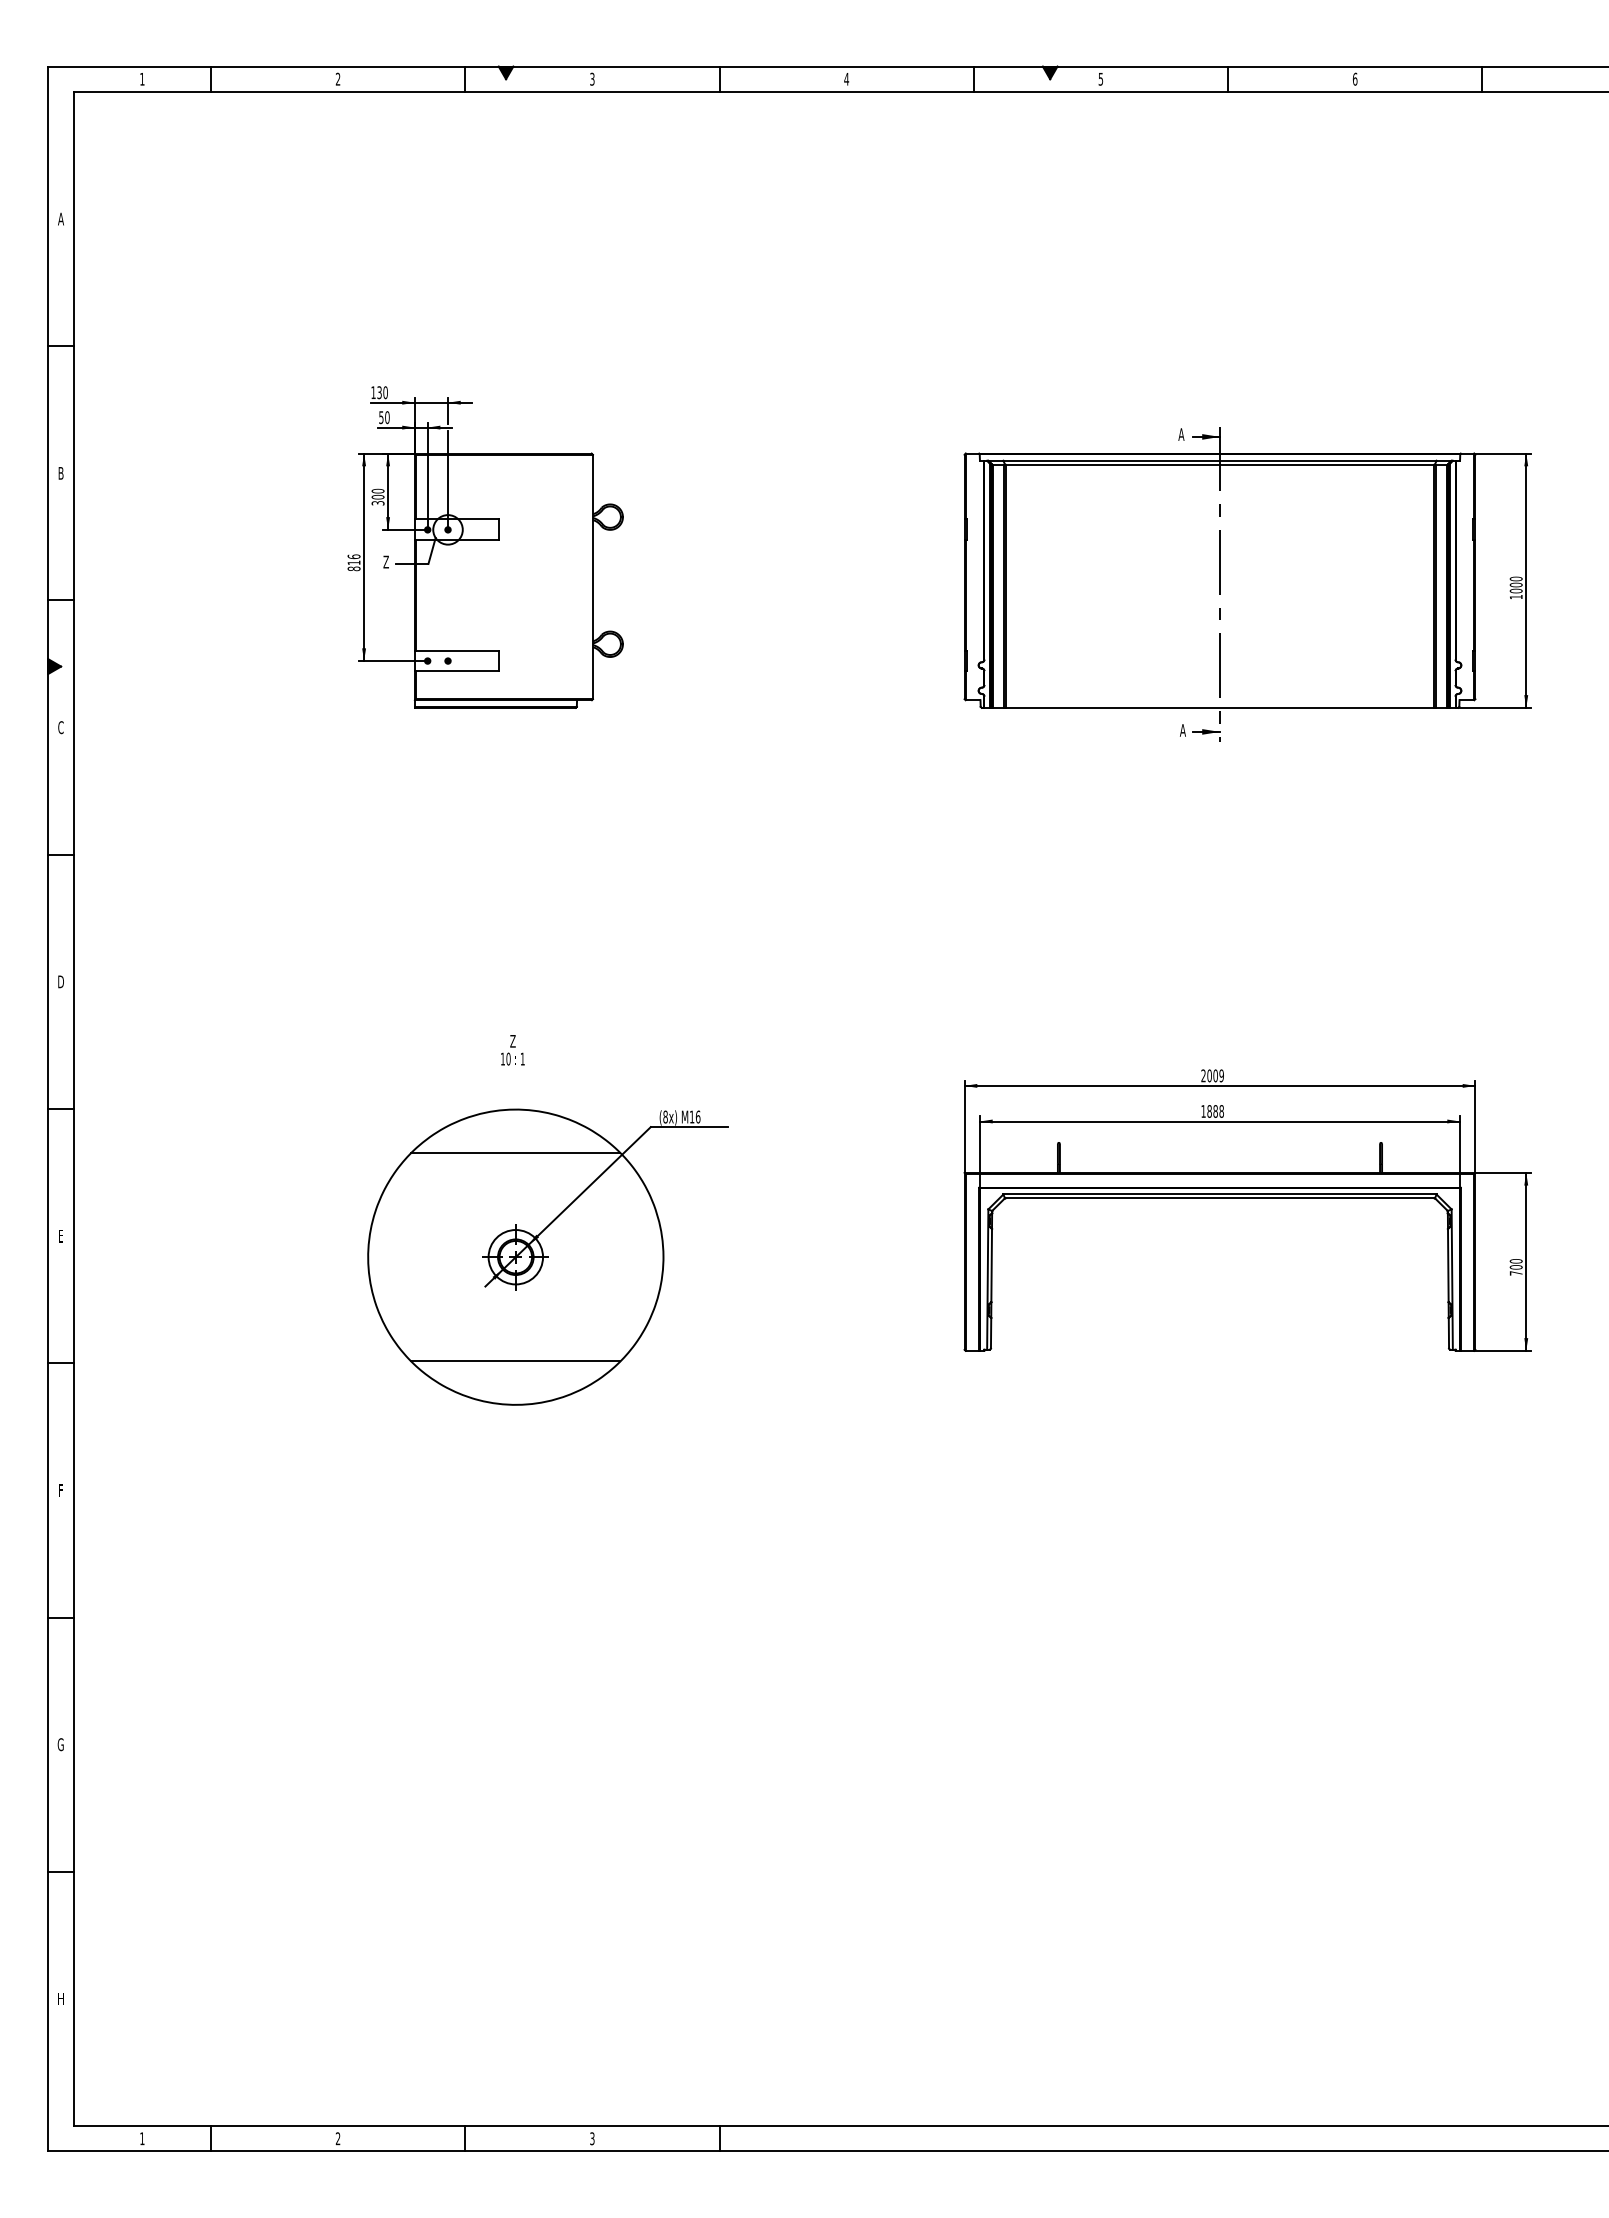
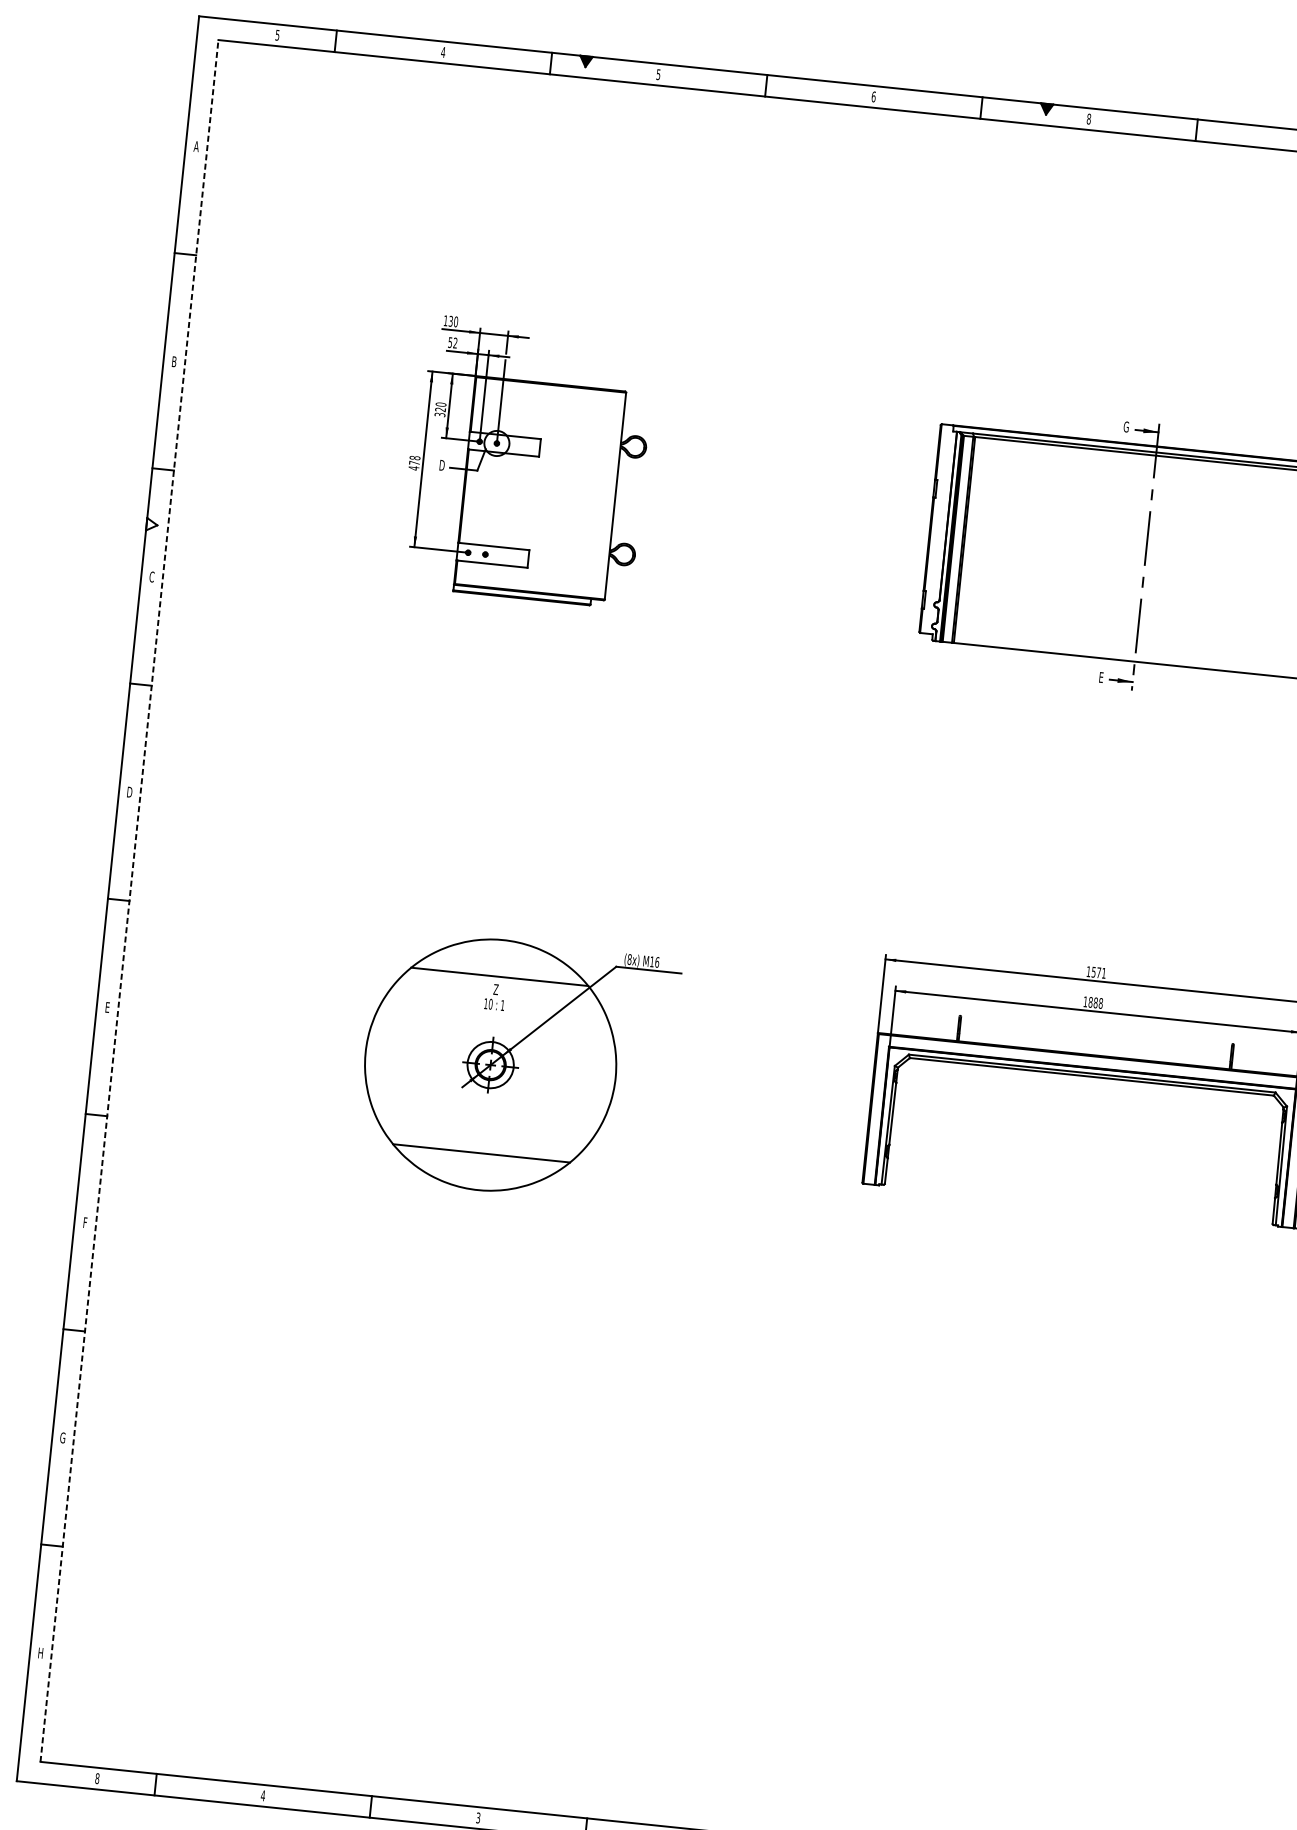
text: (592, 77) -> (658, 73), 3 -> 5
text: (337, 78) -> (442, 51), 2 -> 4
text: (846, 78) -> (873, 96), 4 -> 6
text: (1100, 78) -> (1088, 118), 5 -> 8
text: (142, 79) -> (277, 35), 1 -> 5
text: (387, 417) -> (455, 343), 50 -> 52
text: (1181, 434) -> (1126, 426), A -> G
text: (377, 496) -> (440, 409), 300 -> 320
text: (386, 561) -> (442, 464), Z -> D
text: (353, 562) -> (414, 462), 816 -> 478
fill: (54, 666) -> (151, 524), removed
text: (1182, 730) -> (1101, 677), A -> E
text: (512, 1050) -> (494, 997), moved
text: (1212, 1075) -> (1096, 972), 2009 -> 1571
line: (73, 1108) -> (129, 900), solid -> dashed
text: (142, 2138) -> (97, 1778), 1 -> 8
text: (337, 2138) -> (262, 1795), 2 -> 4

